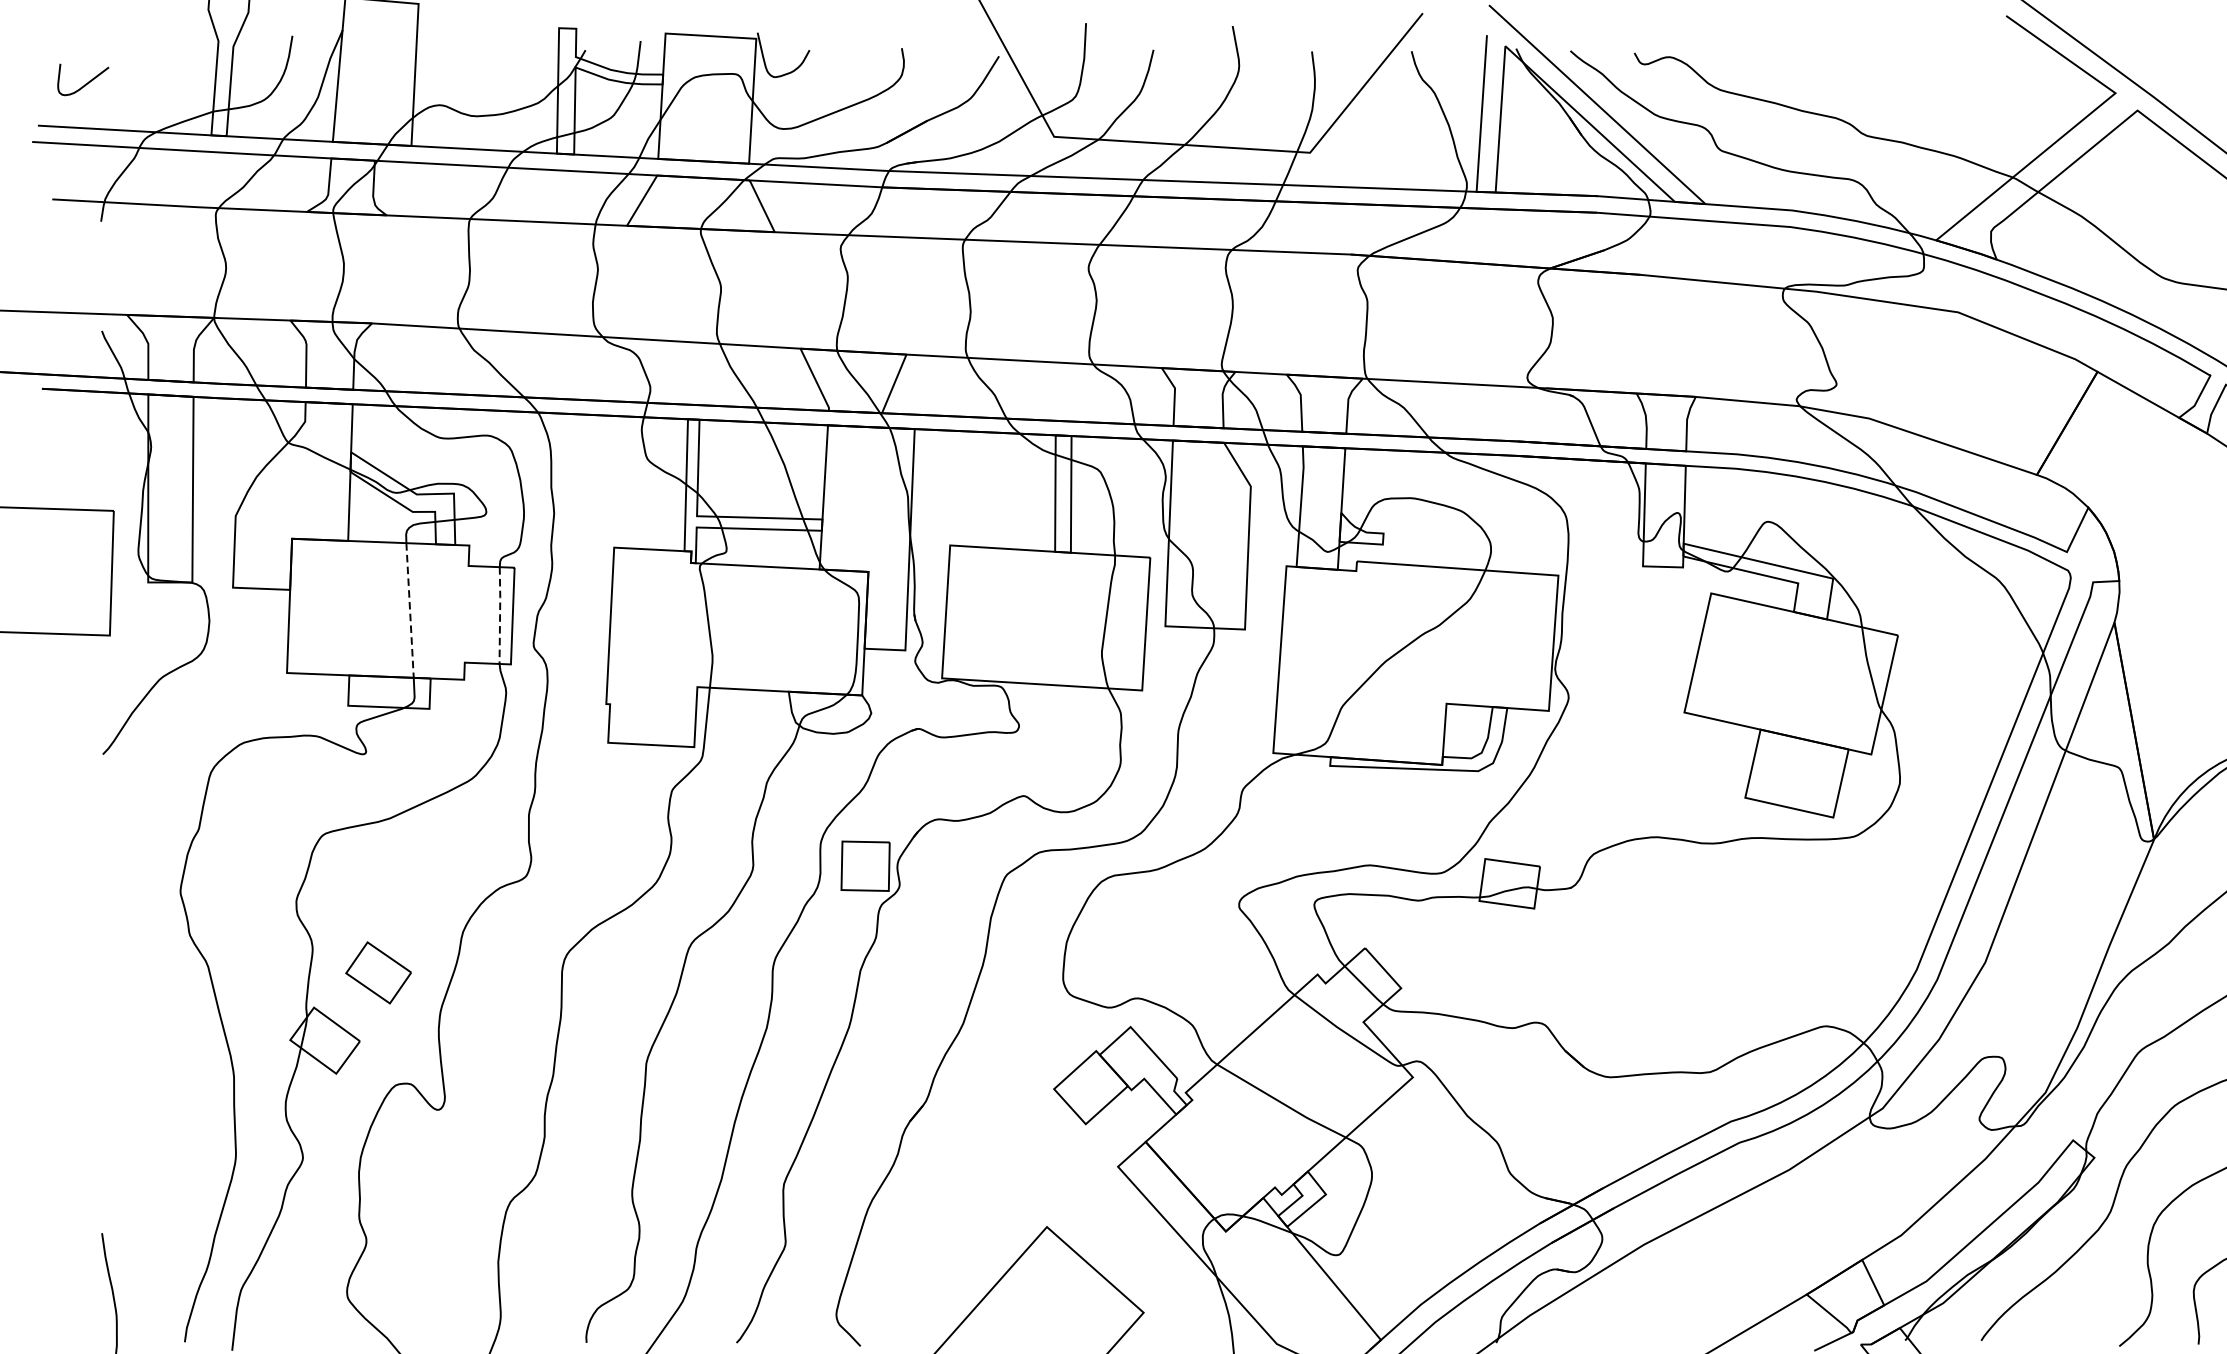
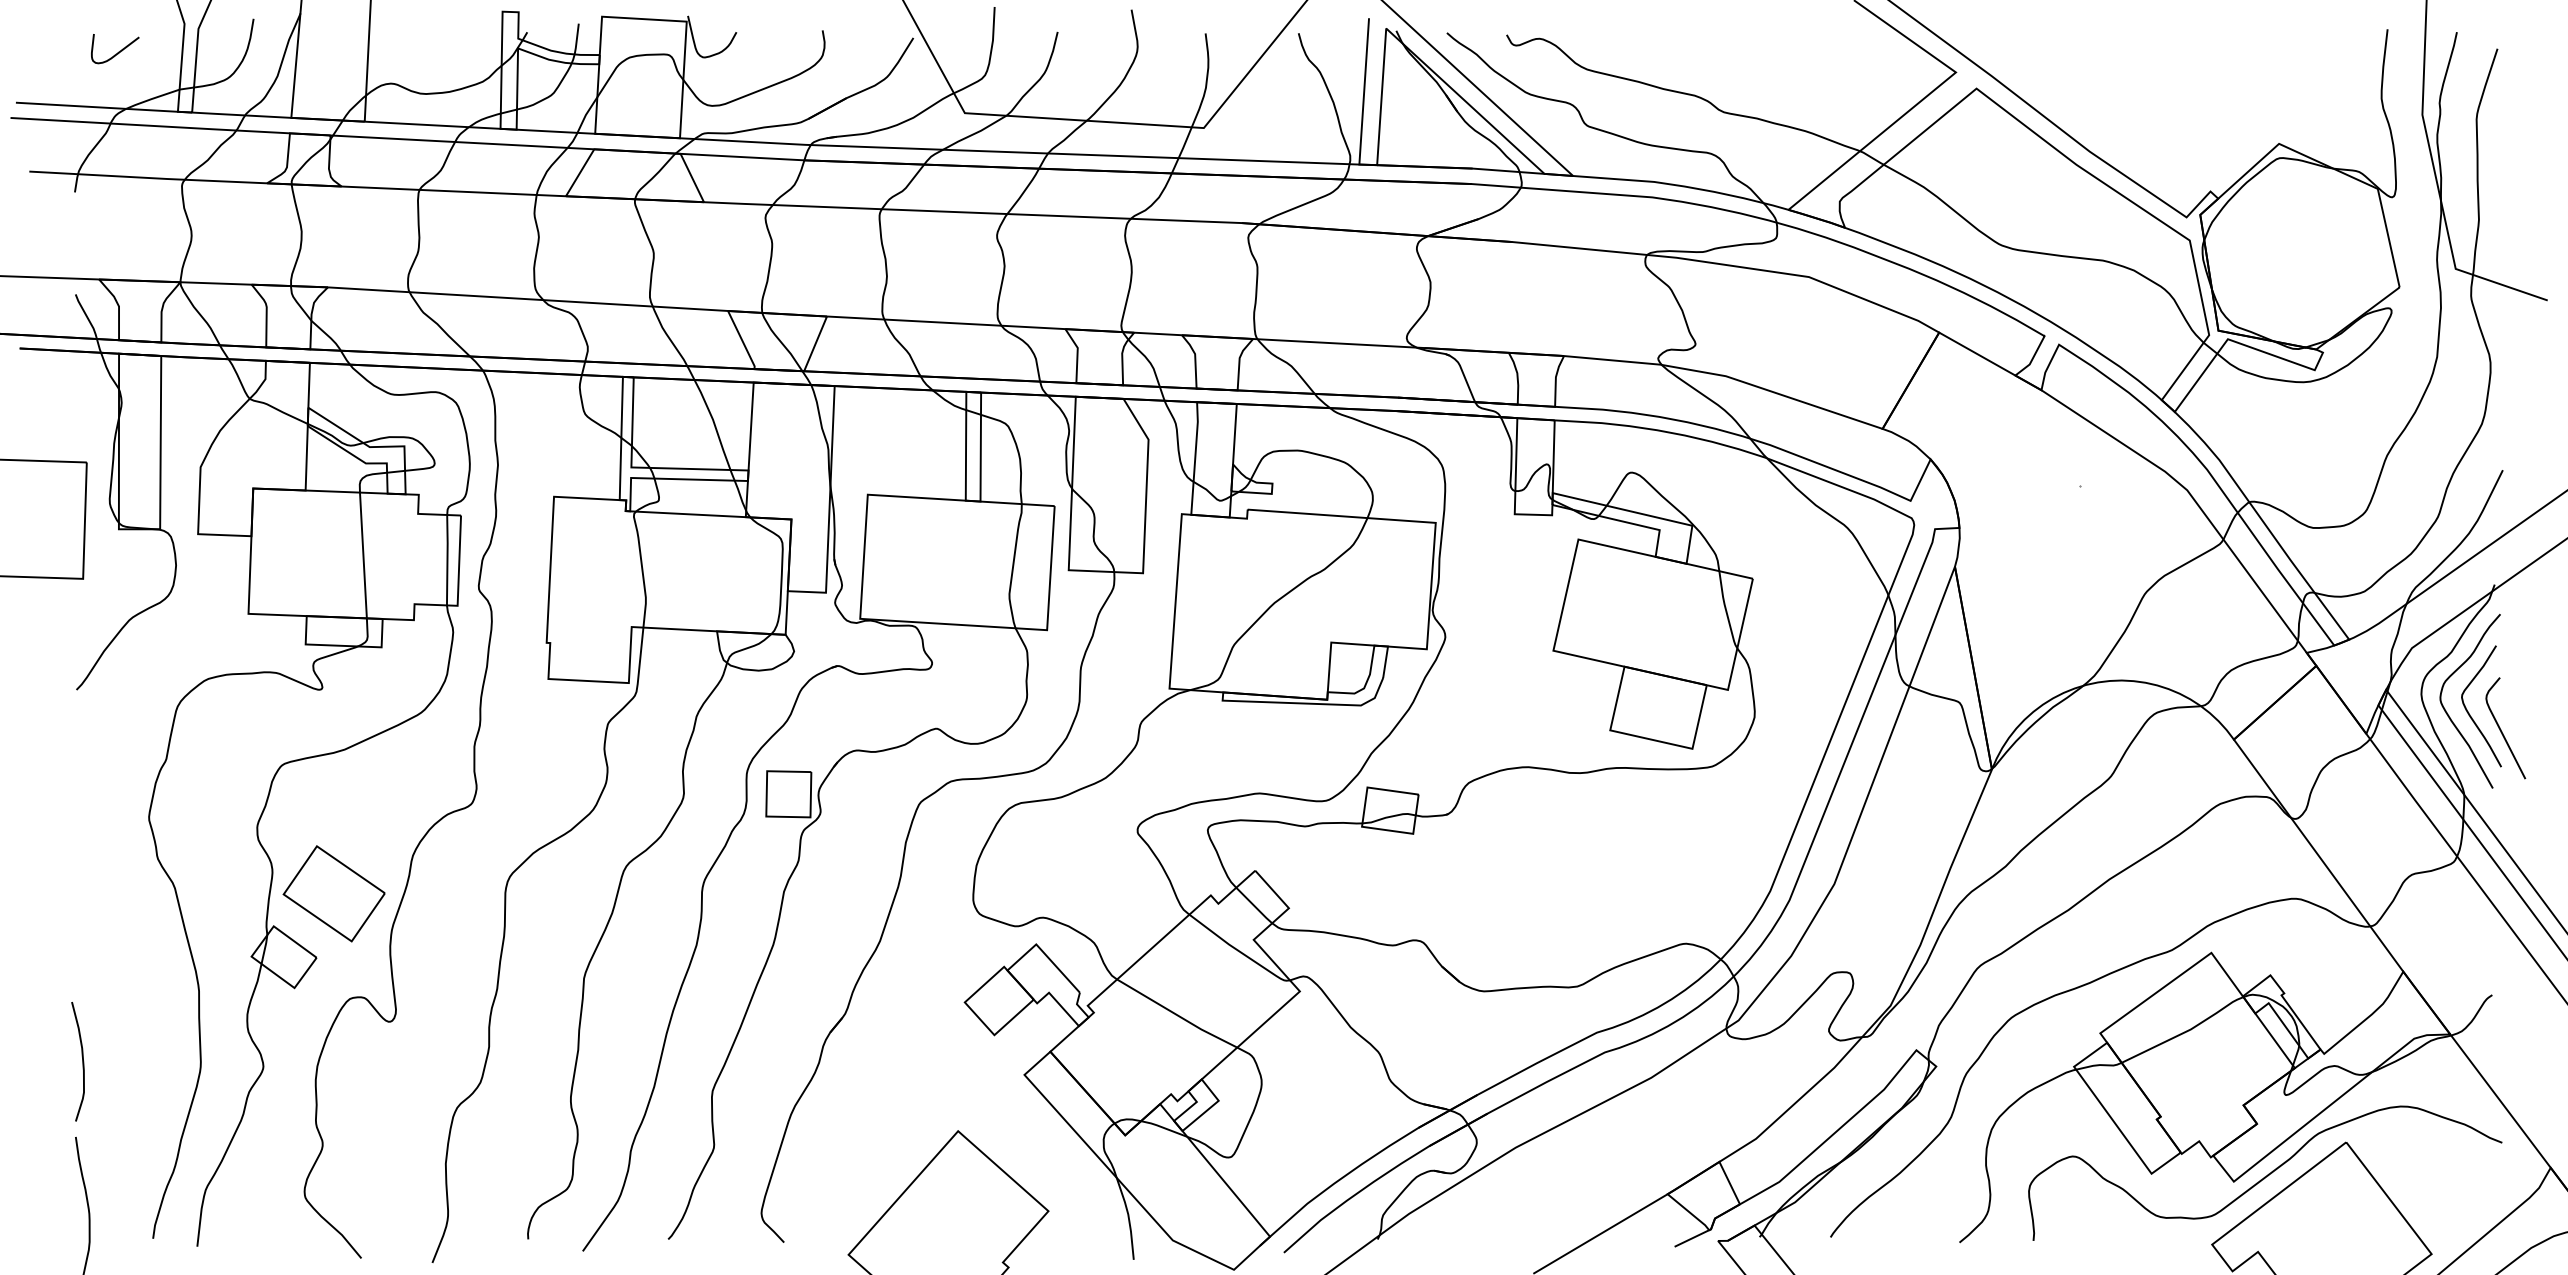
curve: (86, 82) -> (118, 51), moved
line: (410, 610) -> (363, 555), dashed -> solid
line: (500, 615) -> (447, 560), dashed -> solid
part: (378, 972) -> (333, 893), size x1.67
curve: (109, 1152) -> (82, 1061), added

